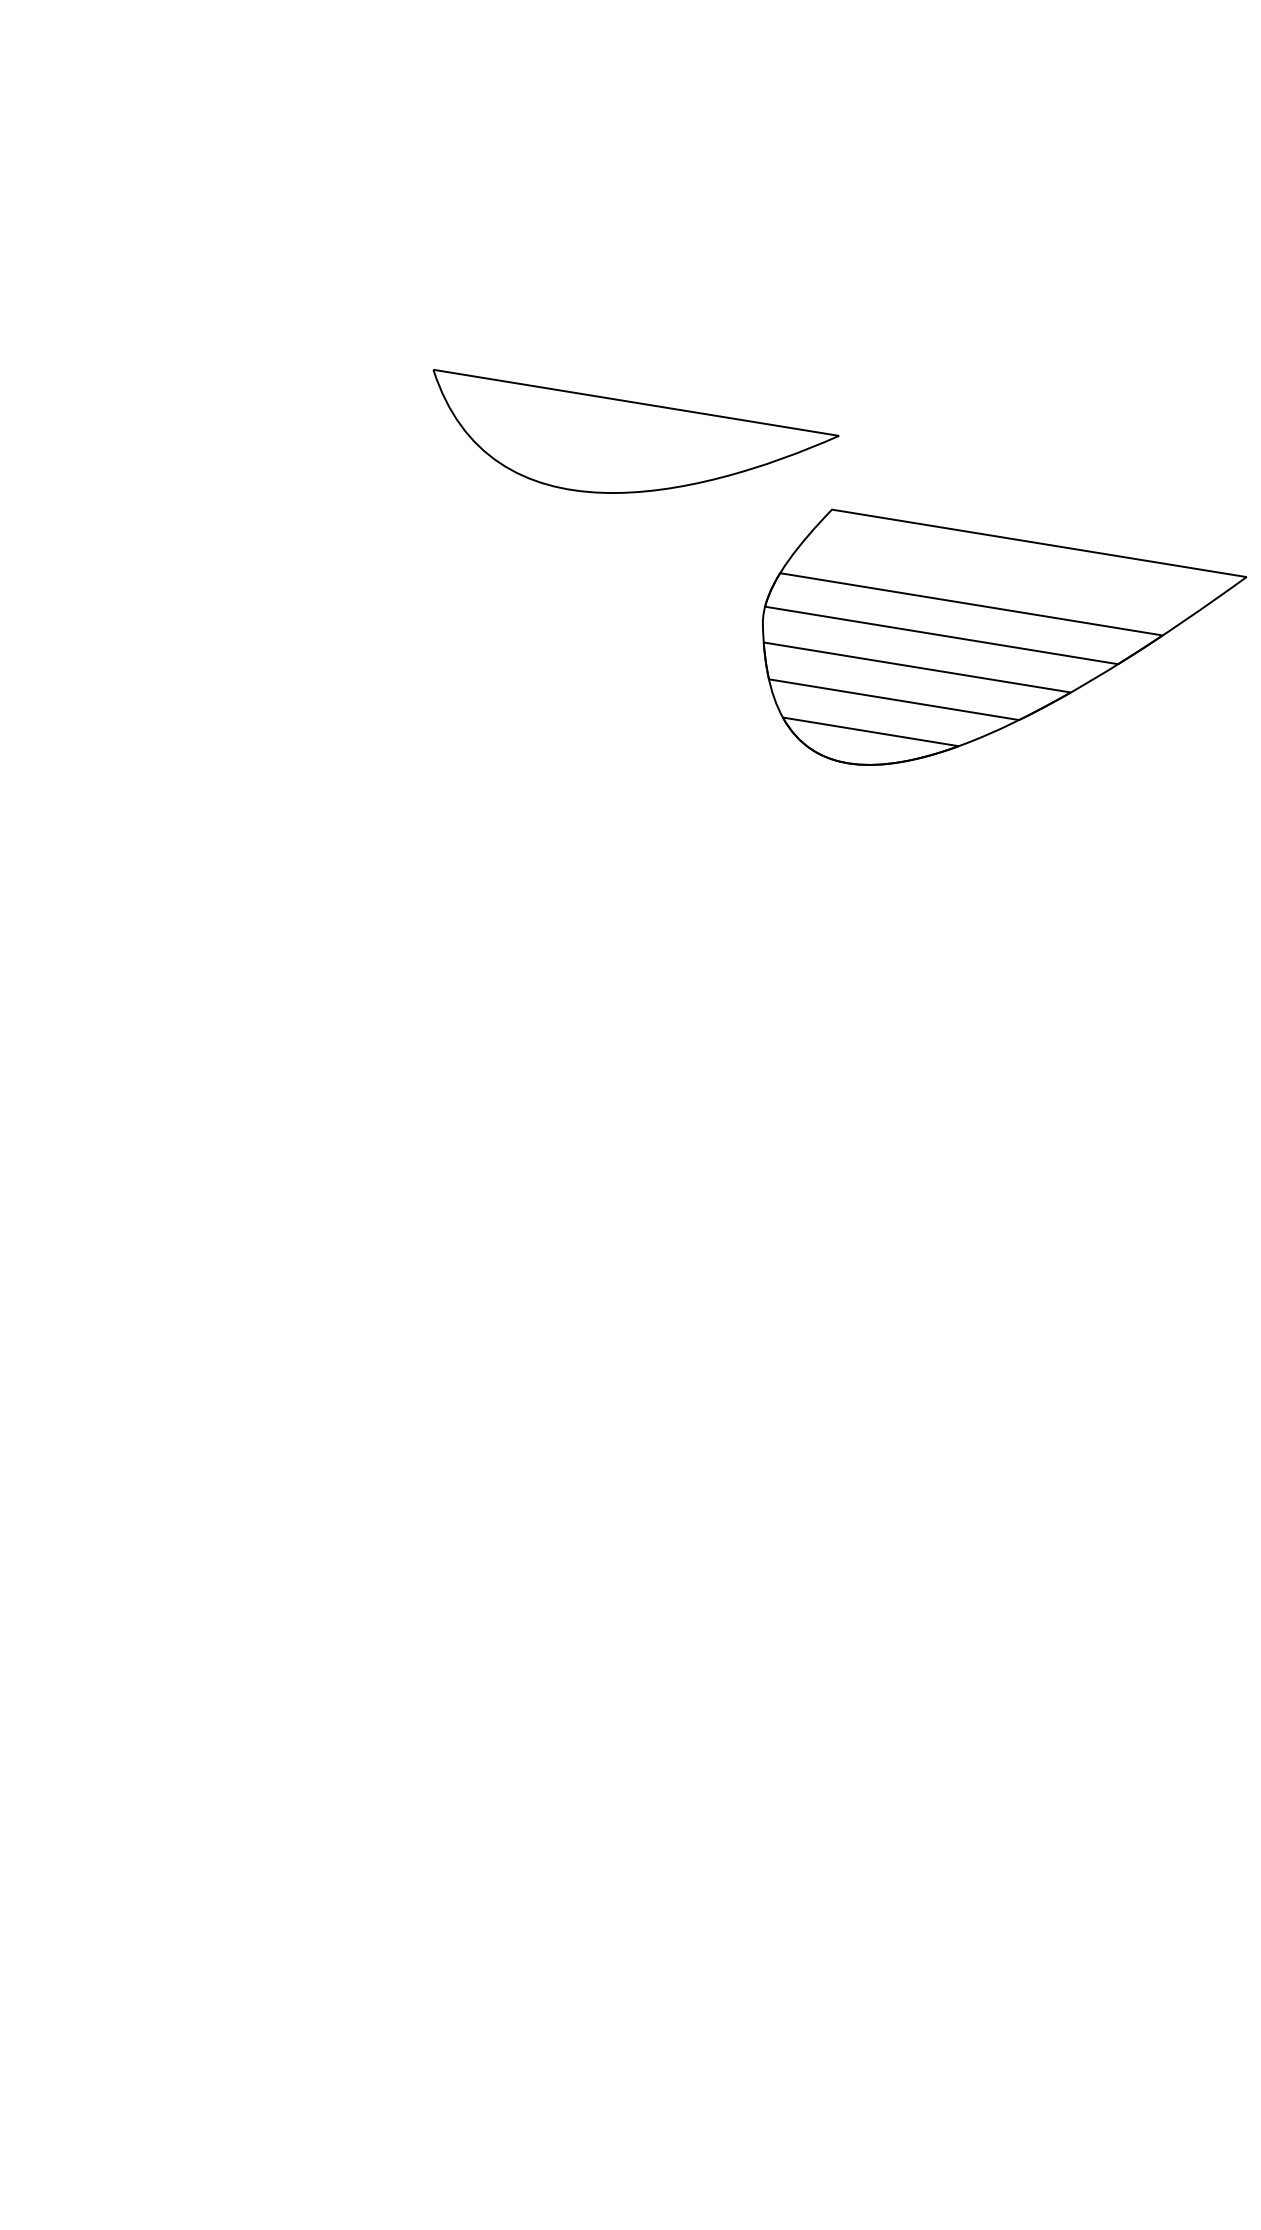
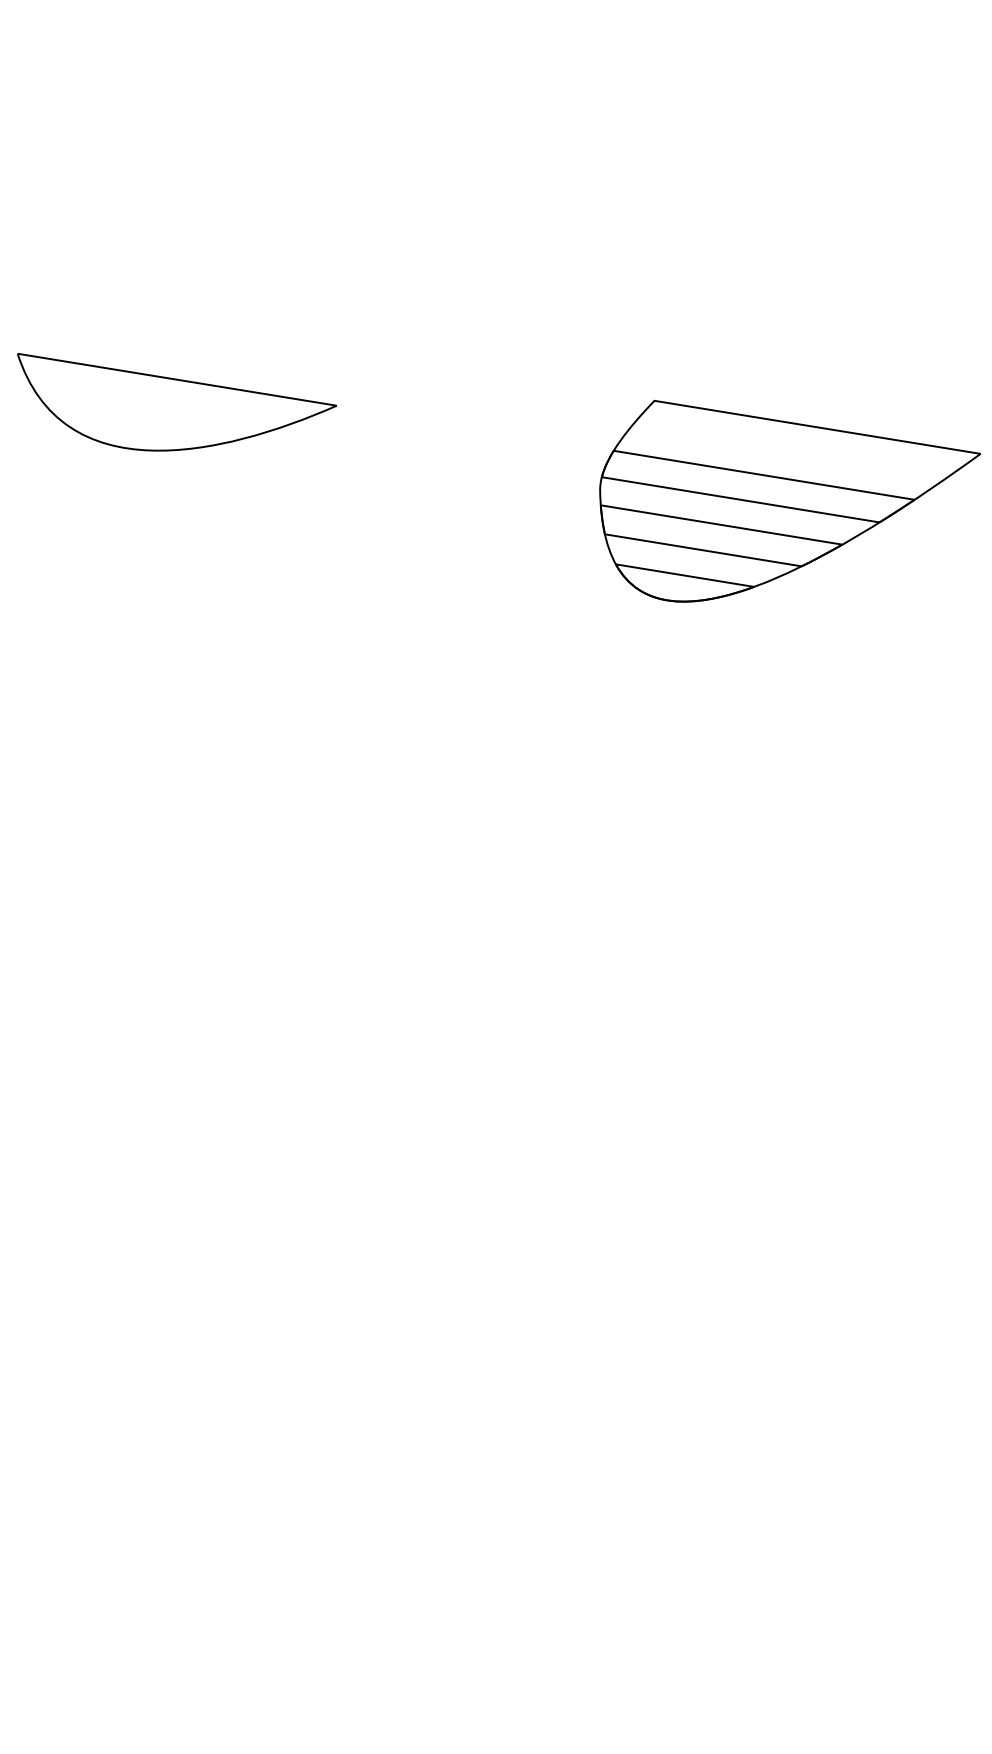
part: (635, 431) -> (176, 402), moved

